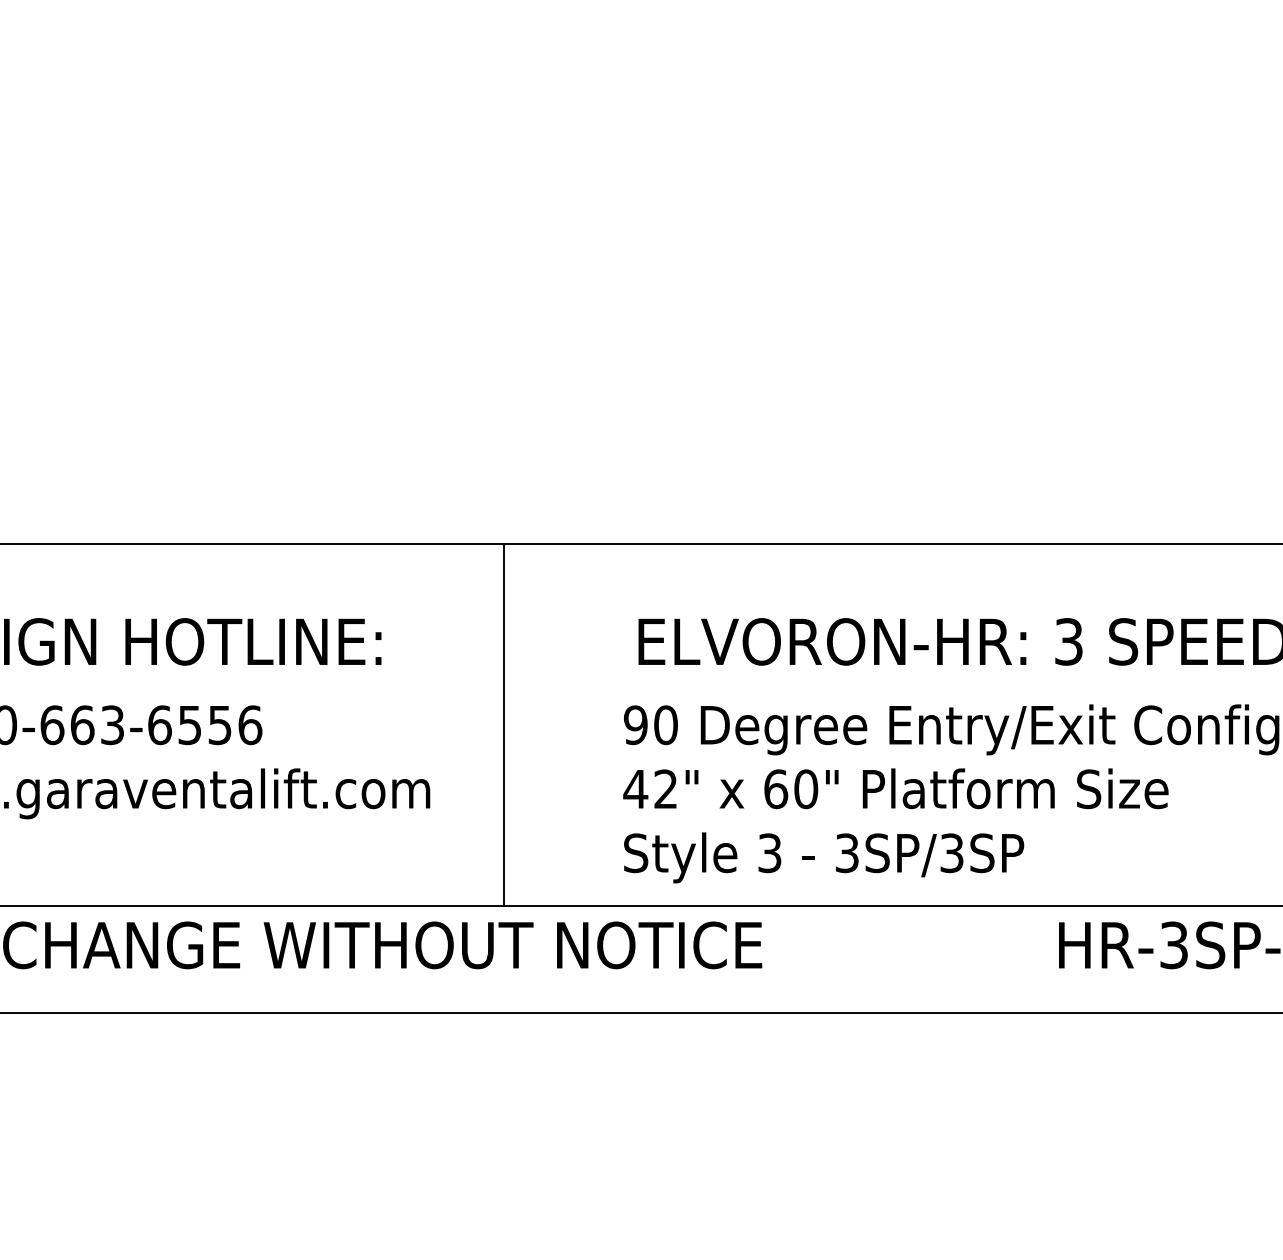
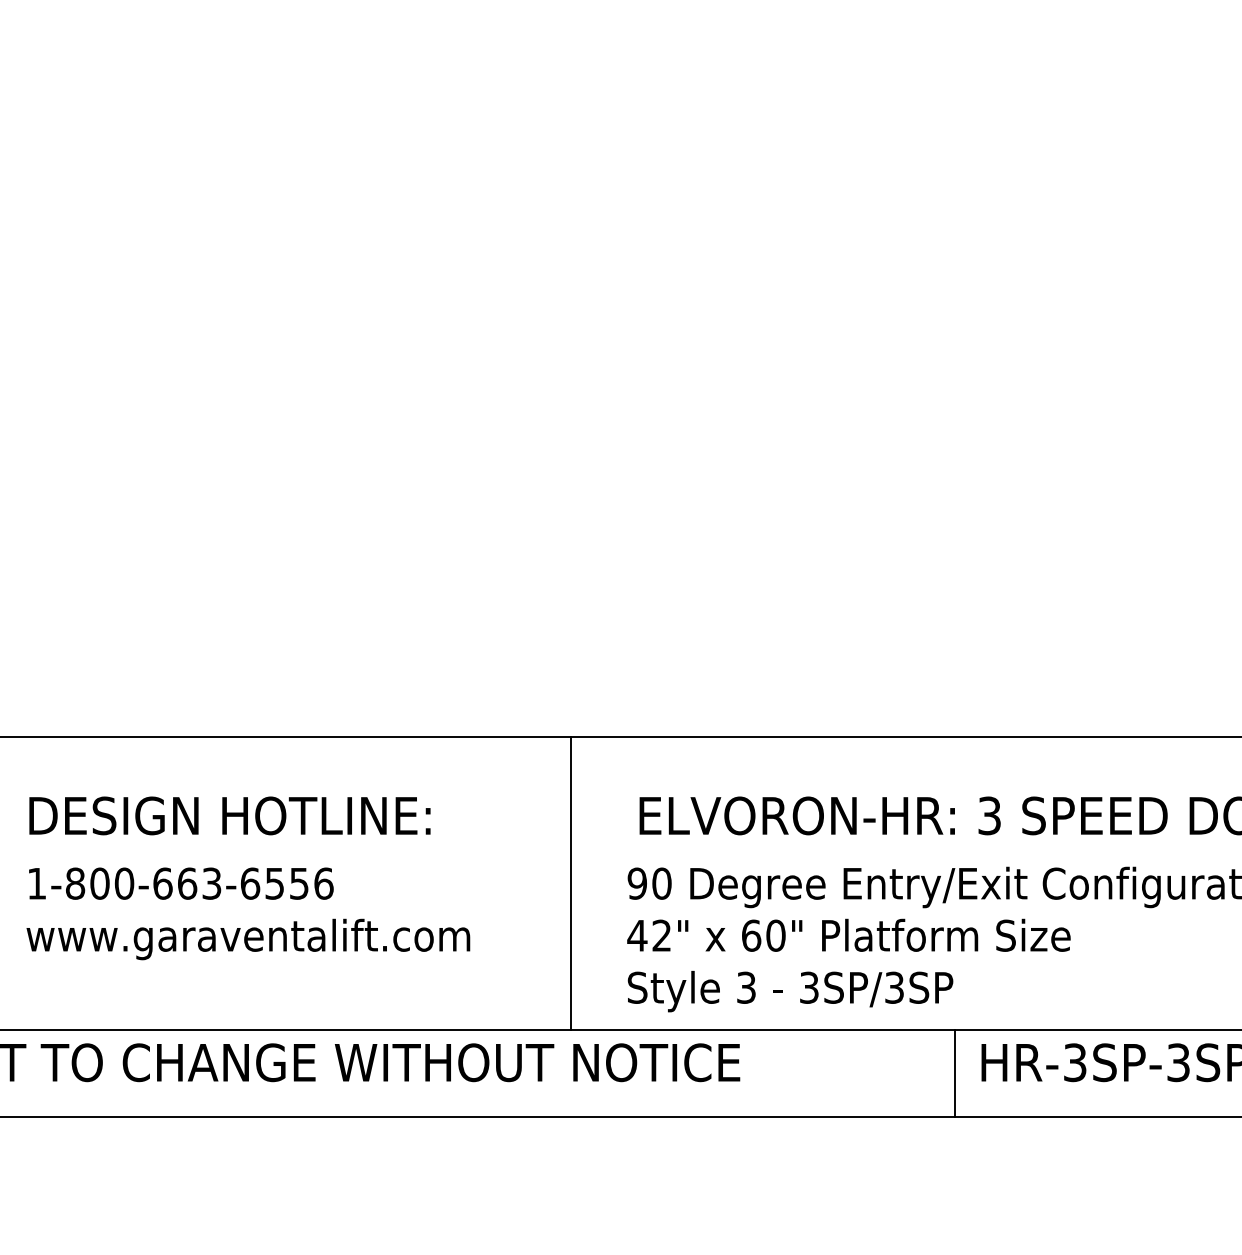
line: (504, 724) -> (571, 883), moved
line: (1025, 958) -> (954, 1073), added

